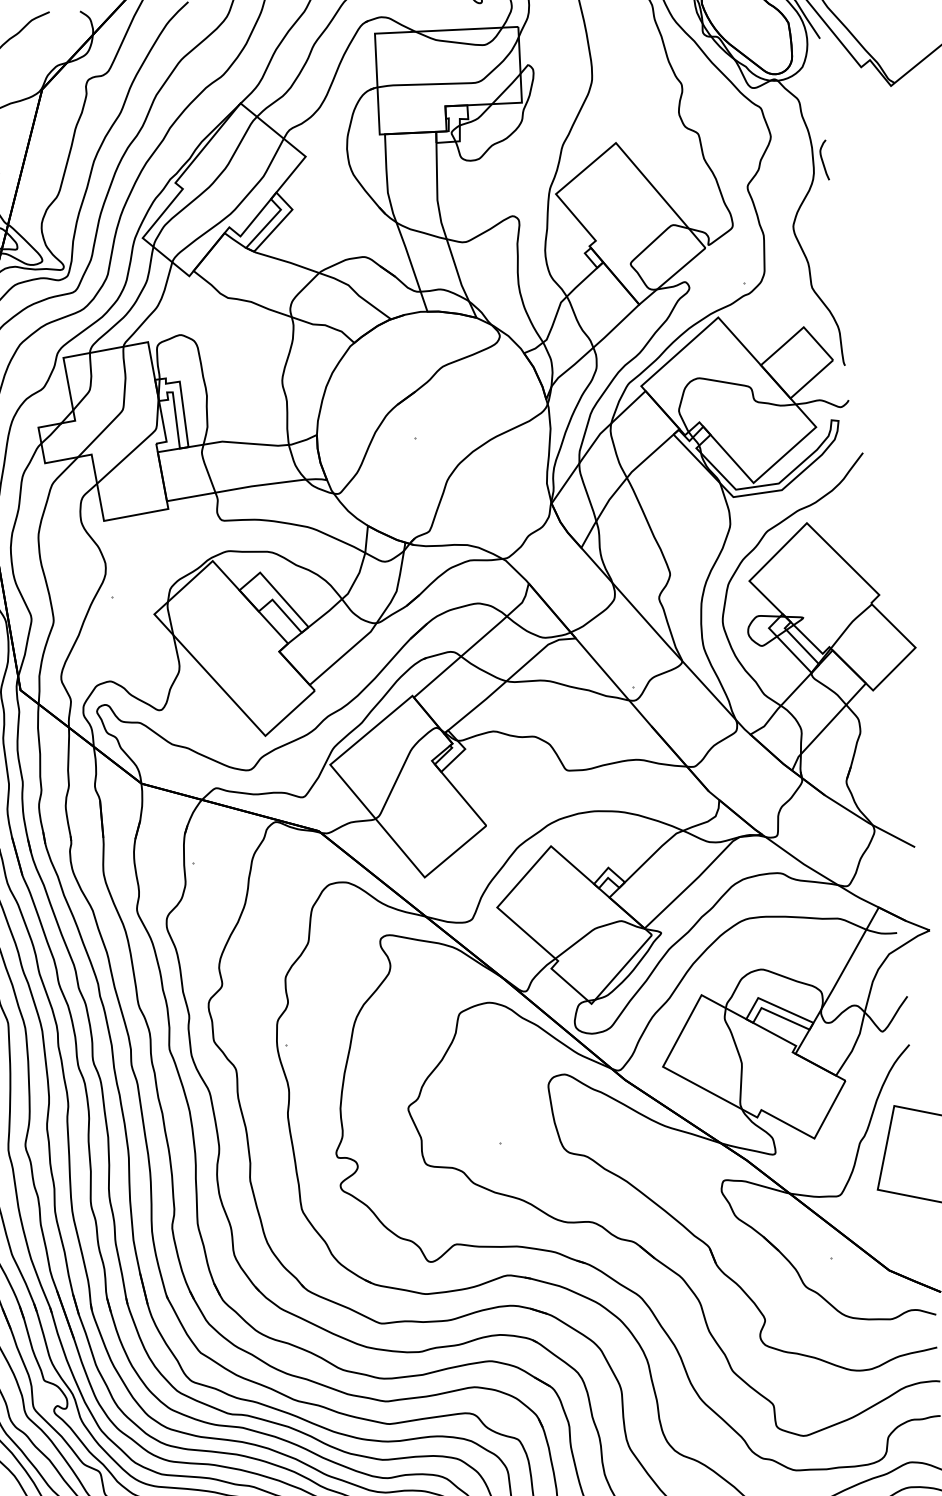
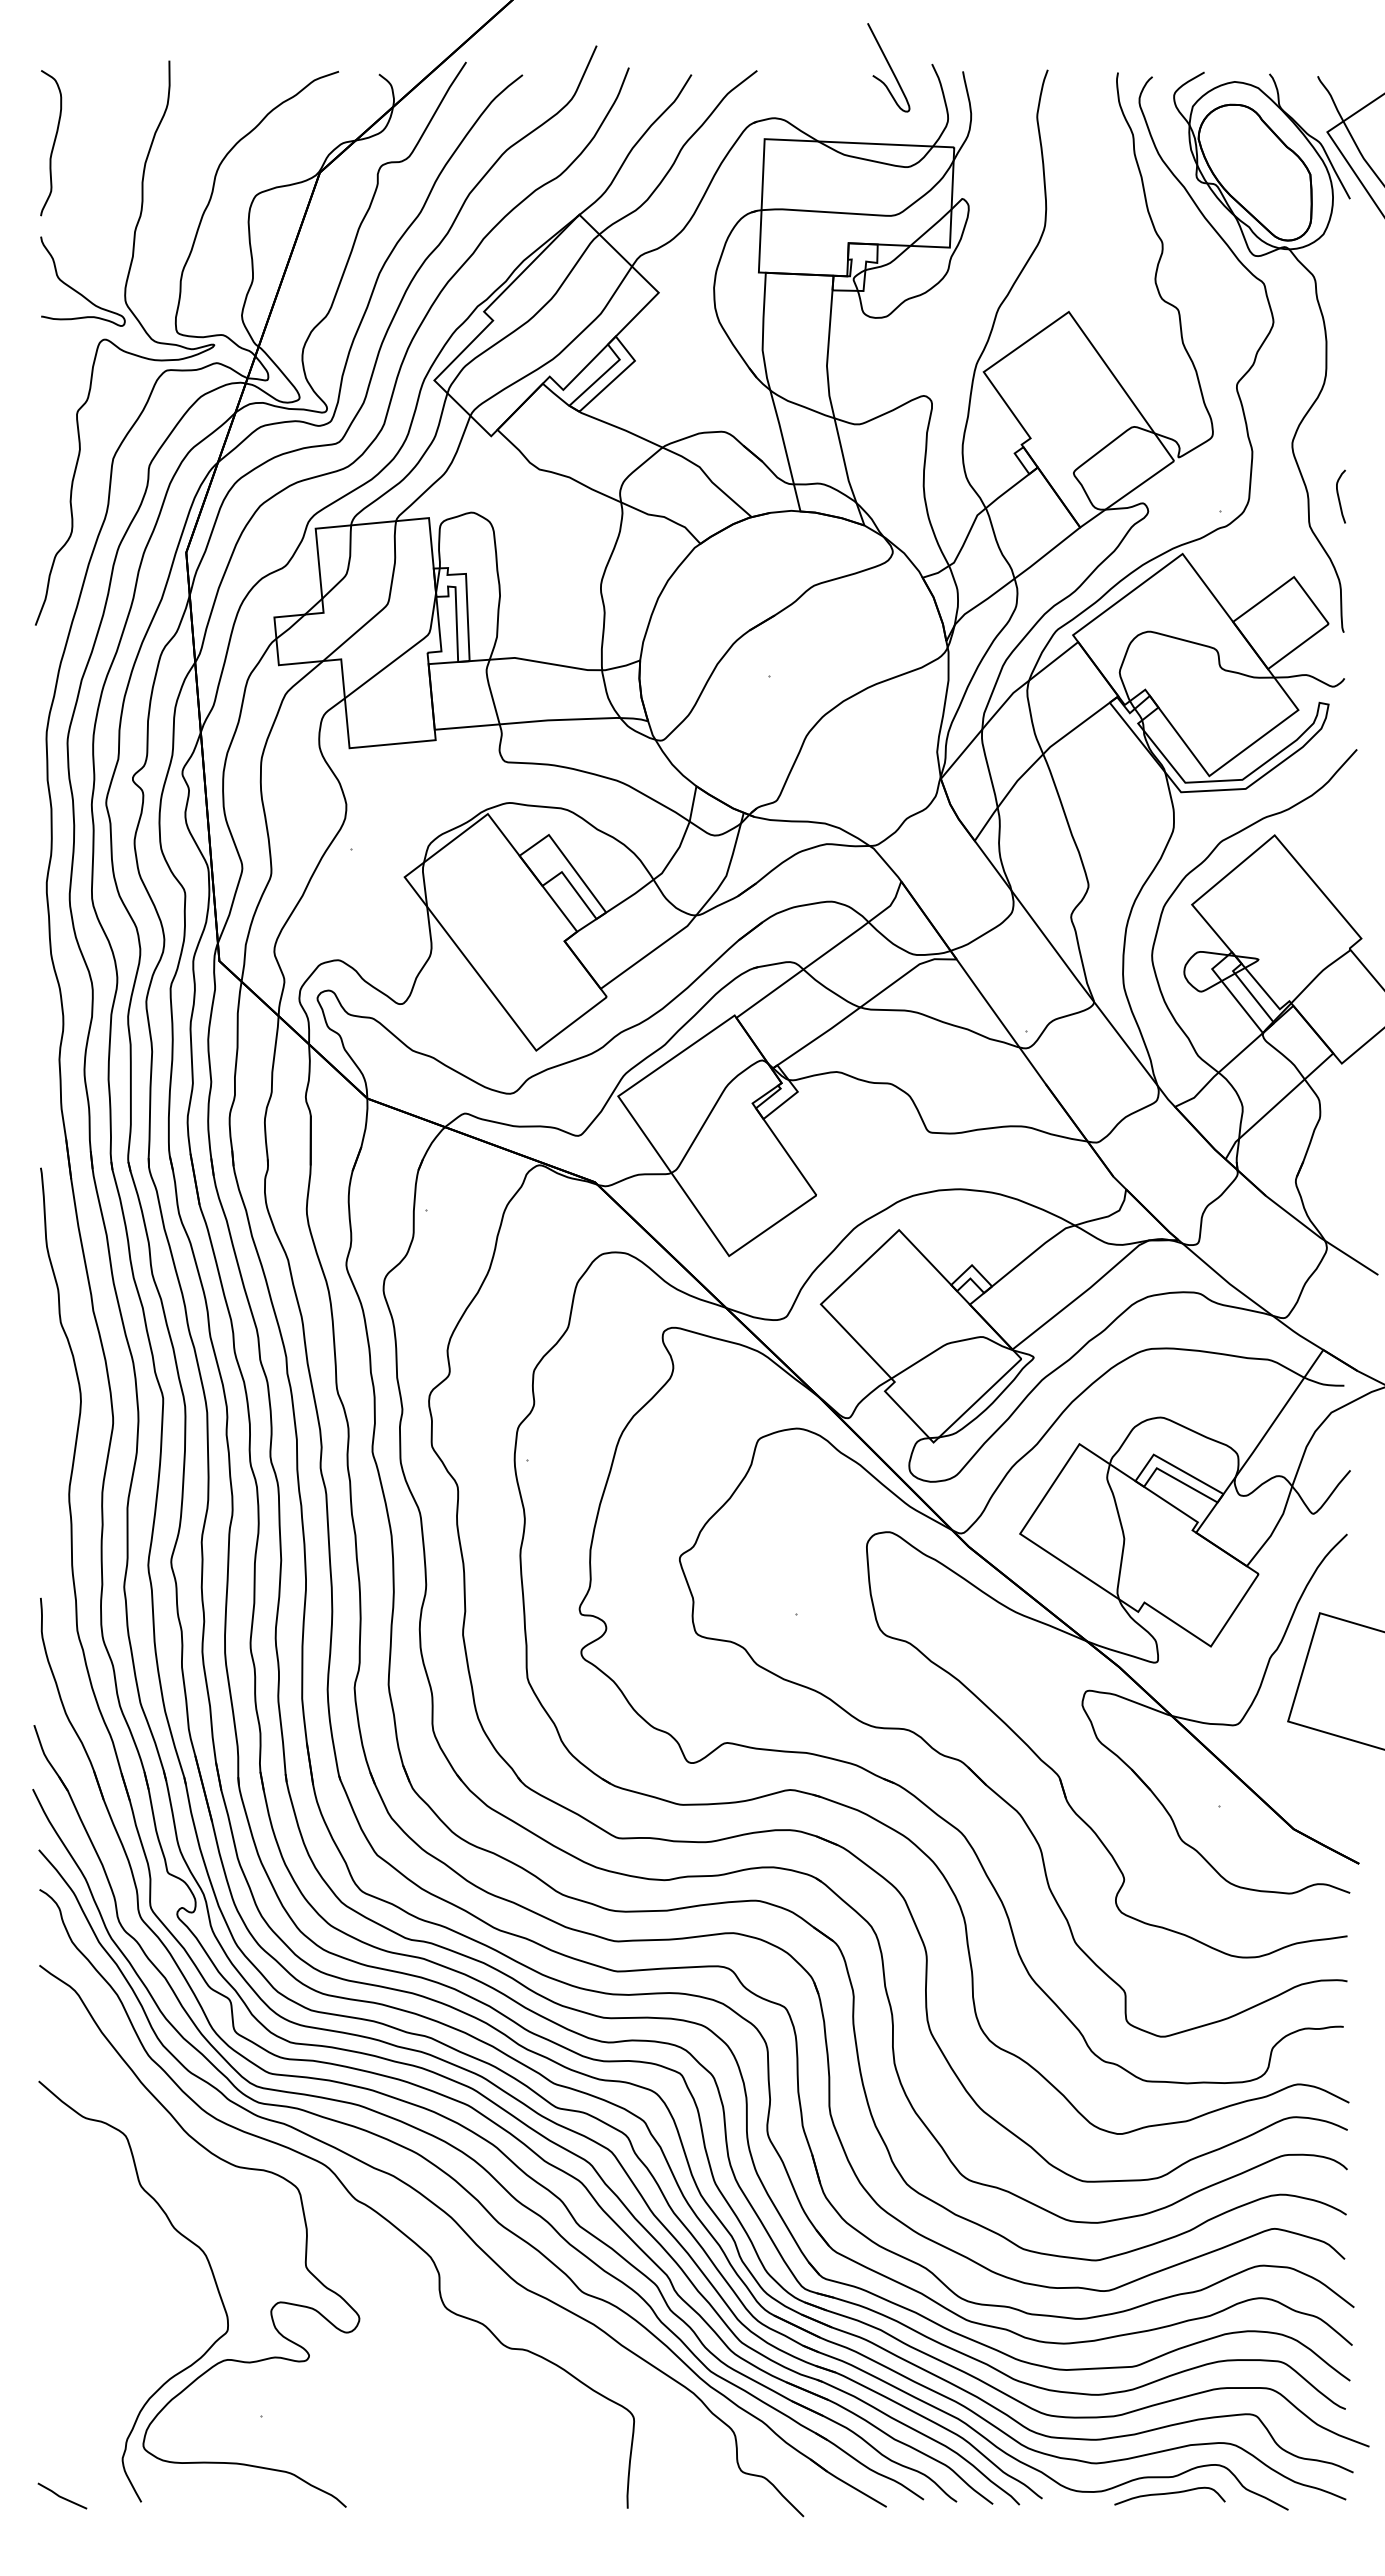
curve: (823, 160) -> (1339, 496), moved

